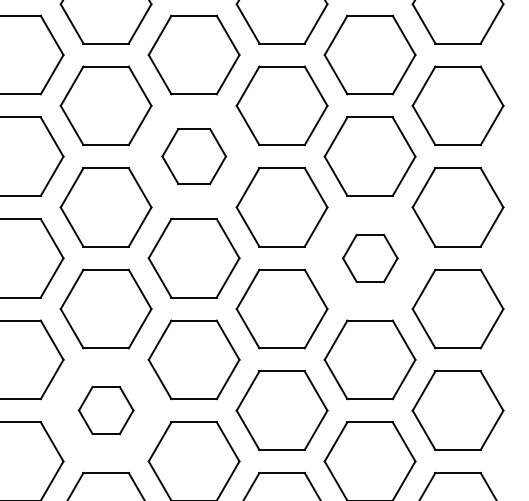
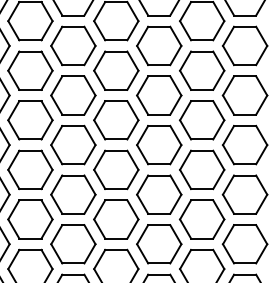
part: (194, 156) -> (116, 70), size x1.43
part: (370, 258) -> (202, 120), size x1.67
part: (106, 410) -> (73, 194), size x1.67

